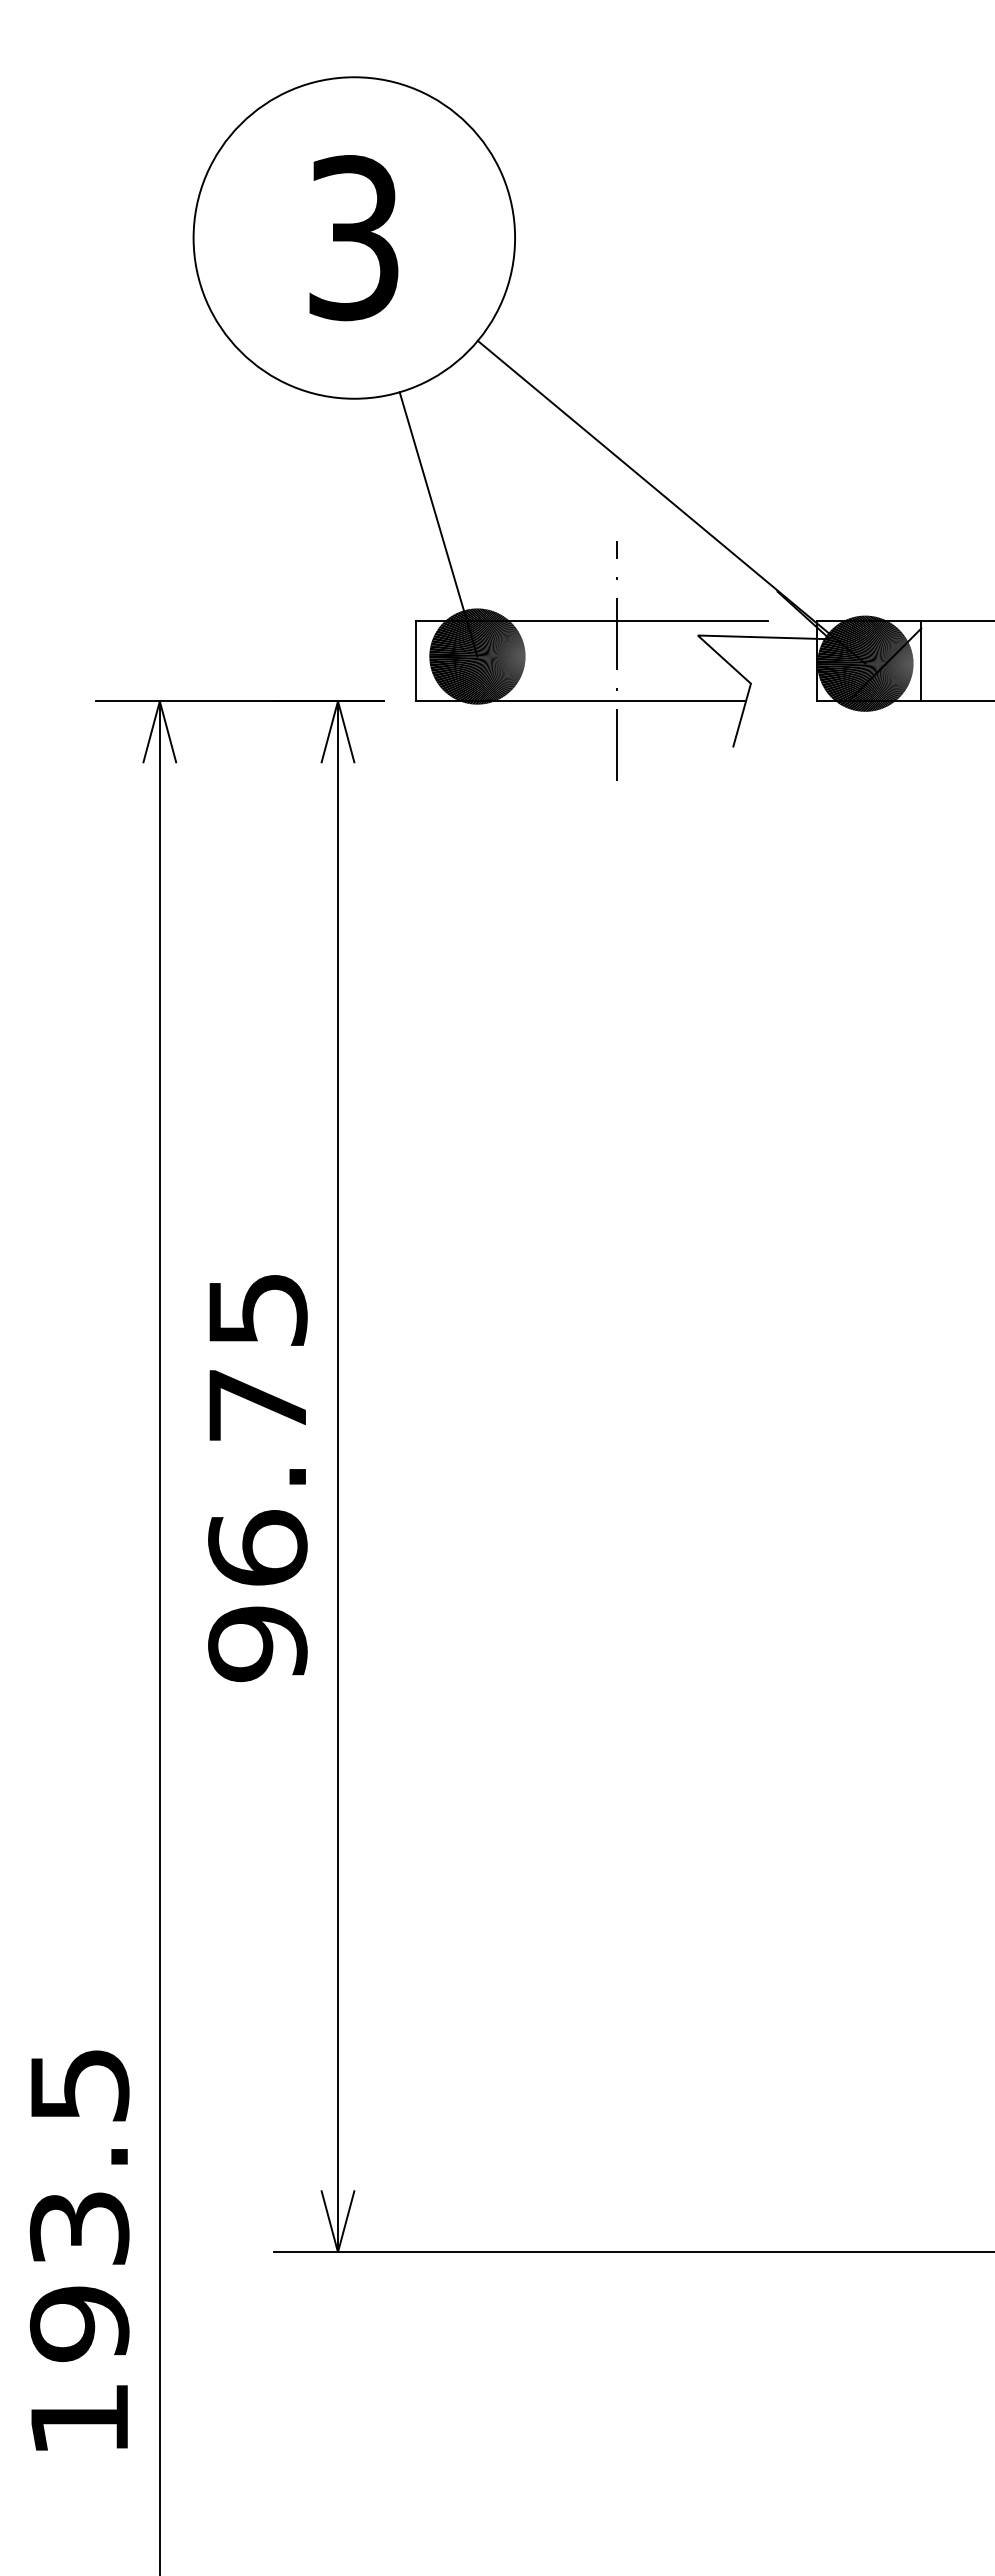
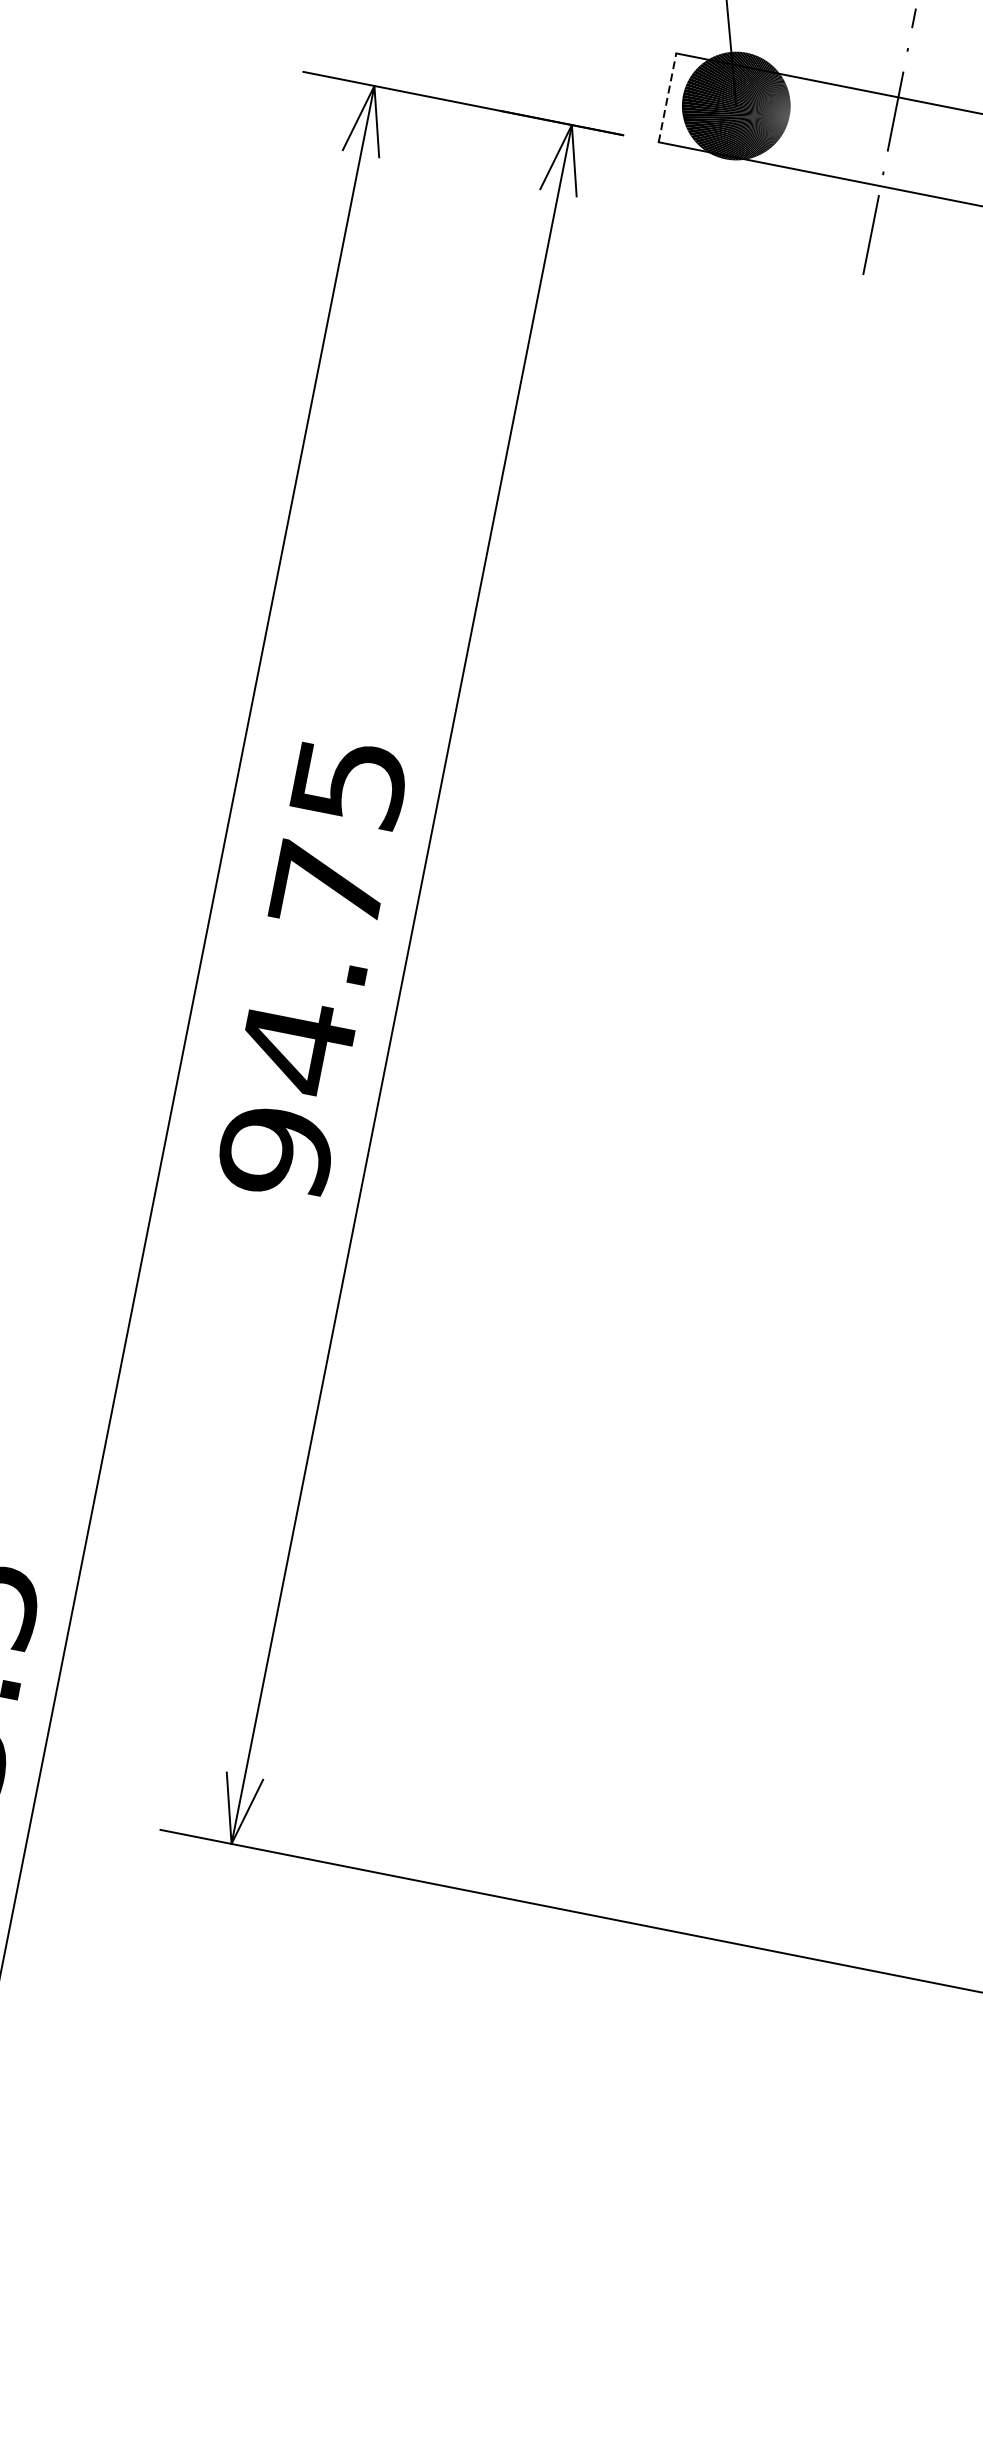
line: (416, 660) -> (667, 97), solid -> dashed
text: (257, 1548) -> (296, 1046), 96.75 -> 94.75

